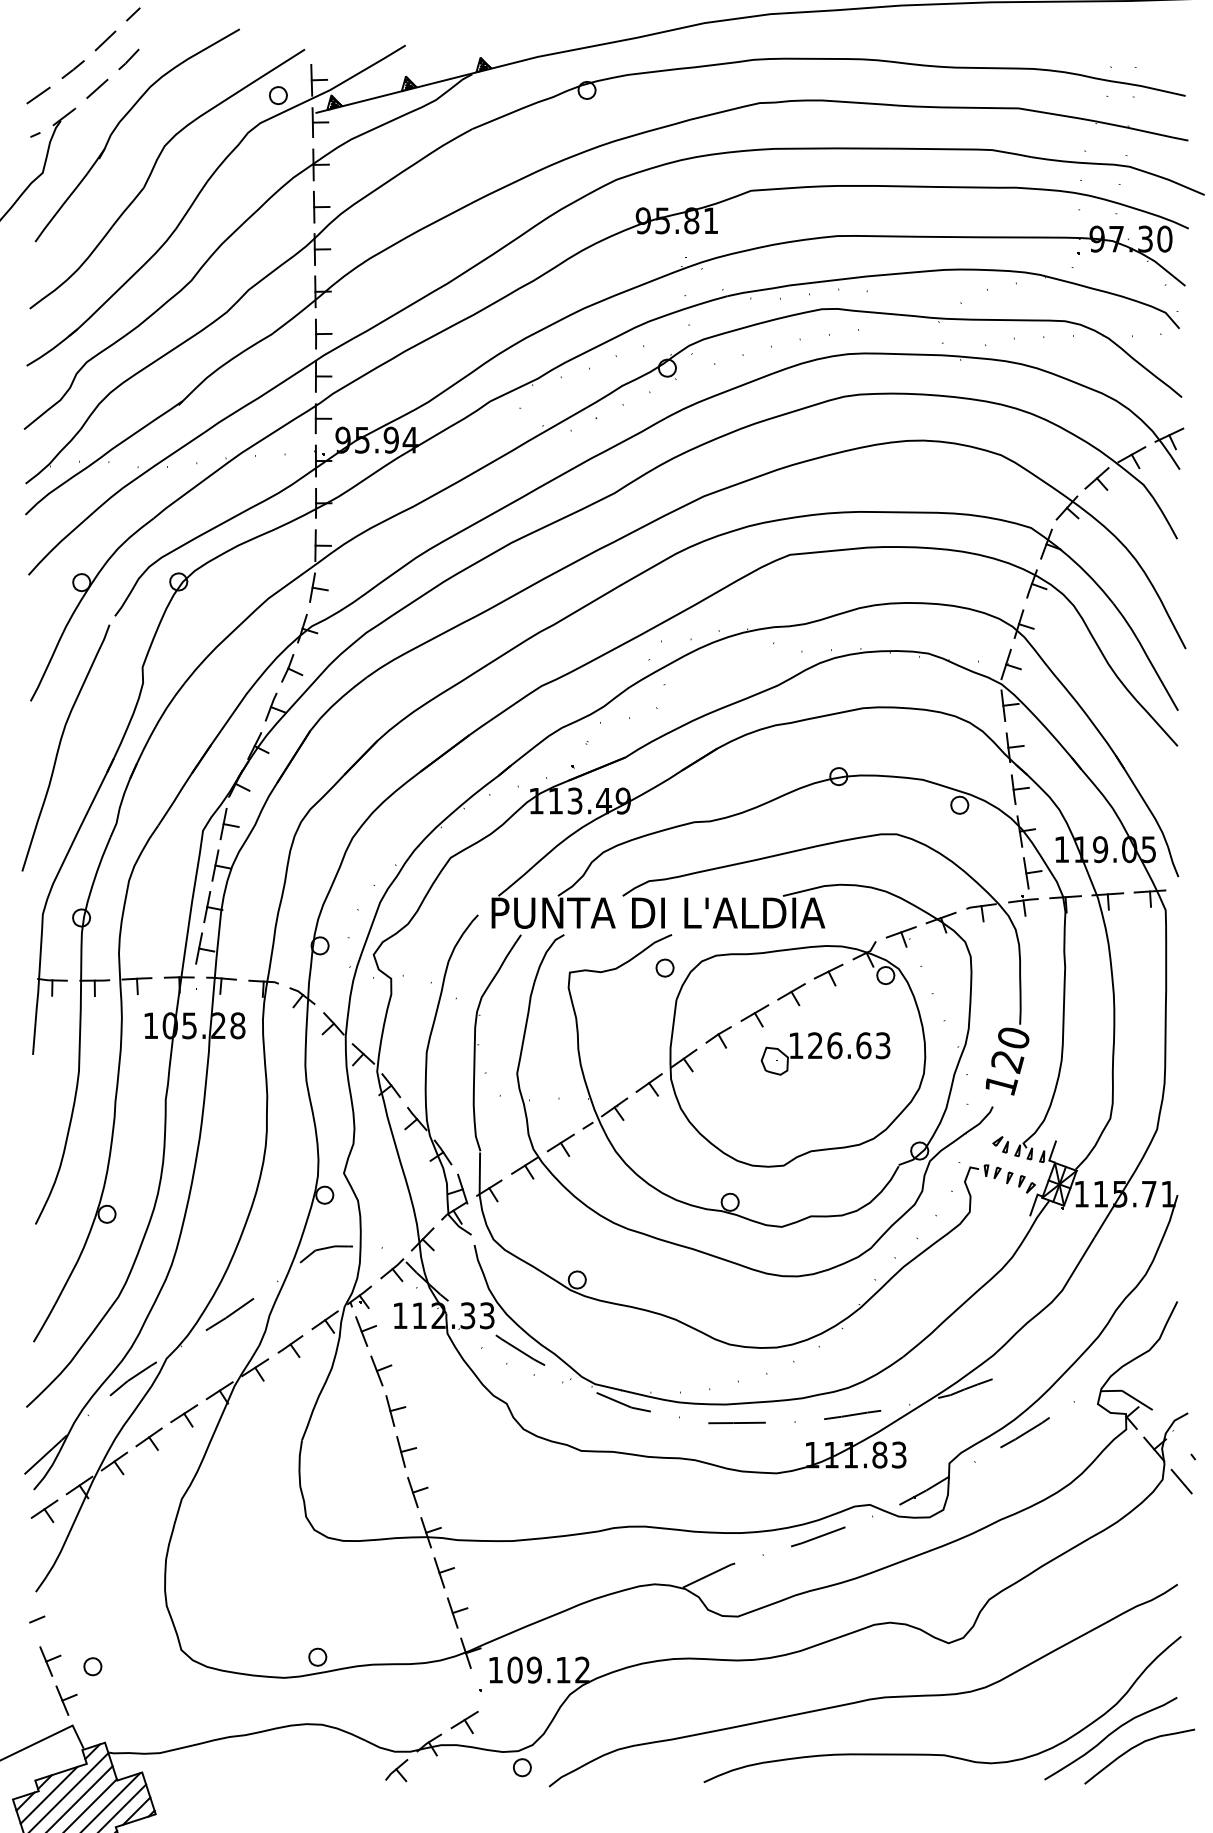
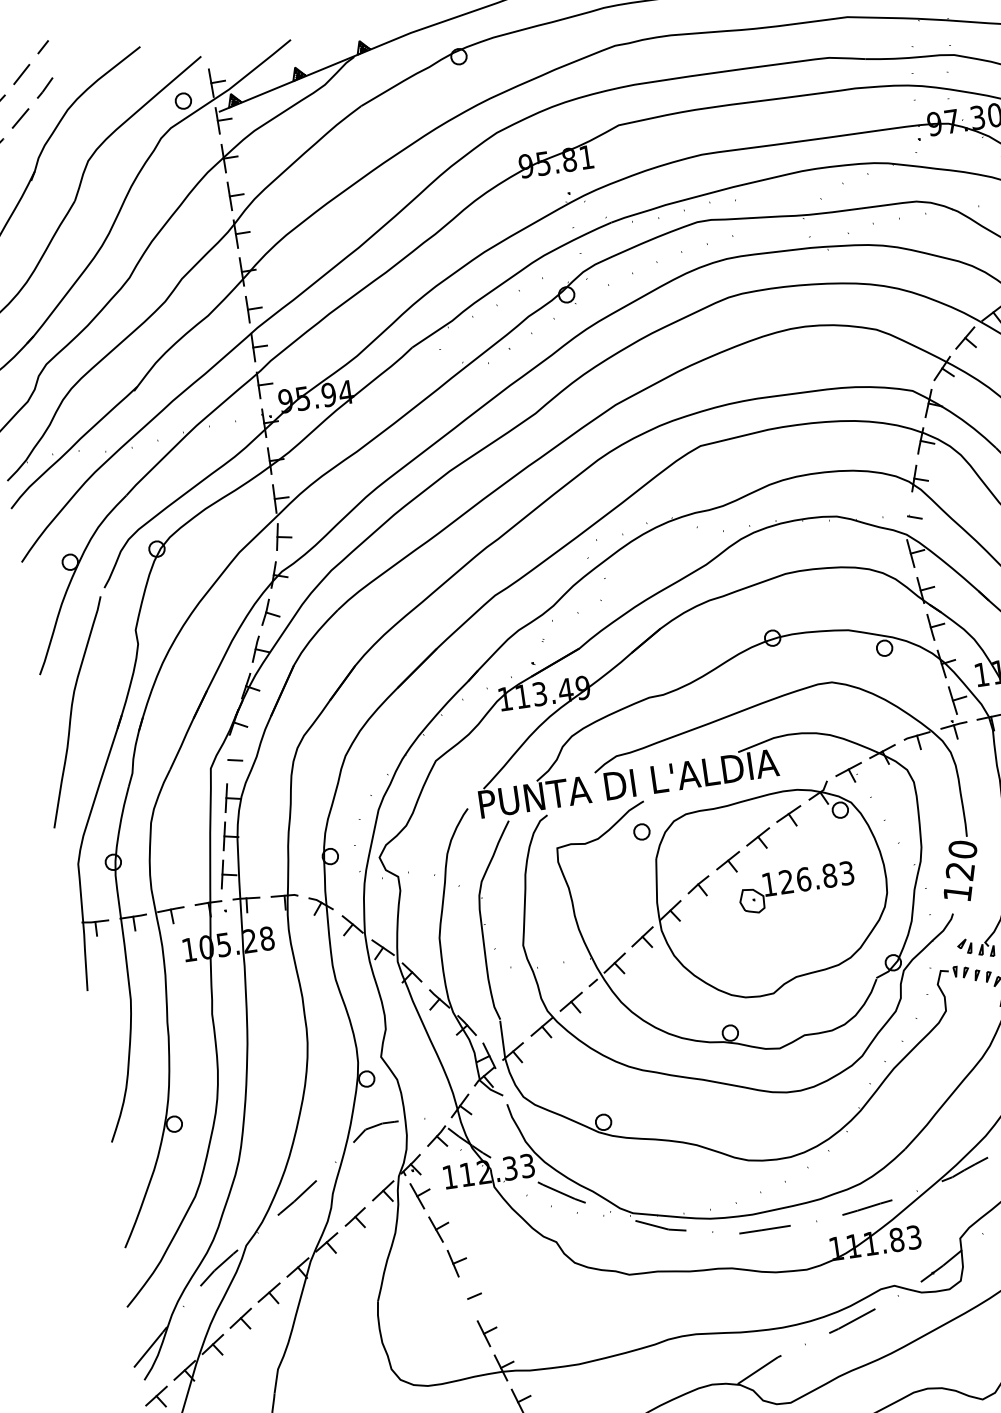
line: (1005, 664) -> (907, 516), removed
line: (223, 823) -> (228, 759), removed
text: (863, 1045) -> (829, 875), 126.63 -> 126.83
line: (401, 1451) -> (468, 1298), removed

